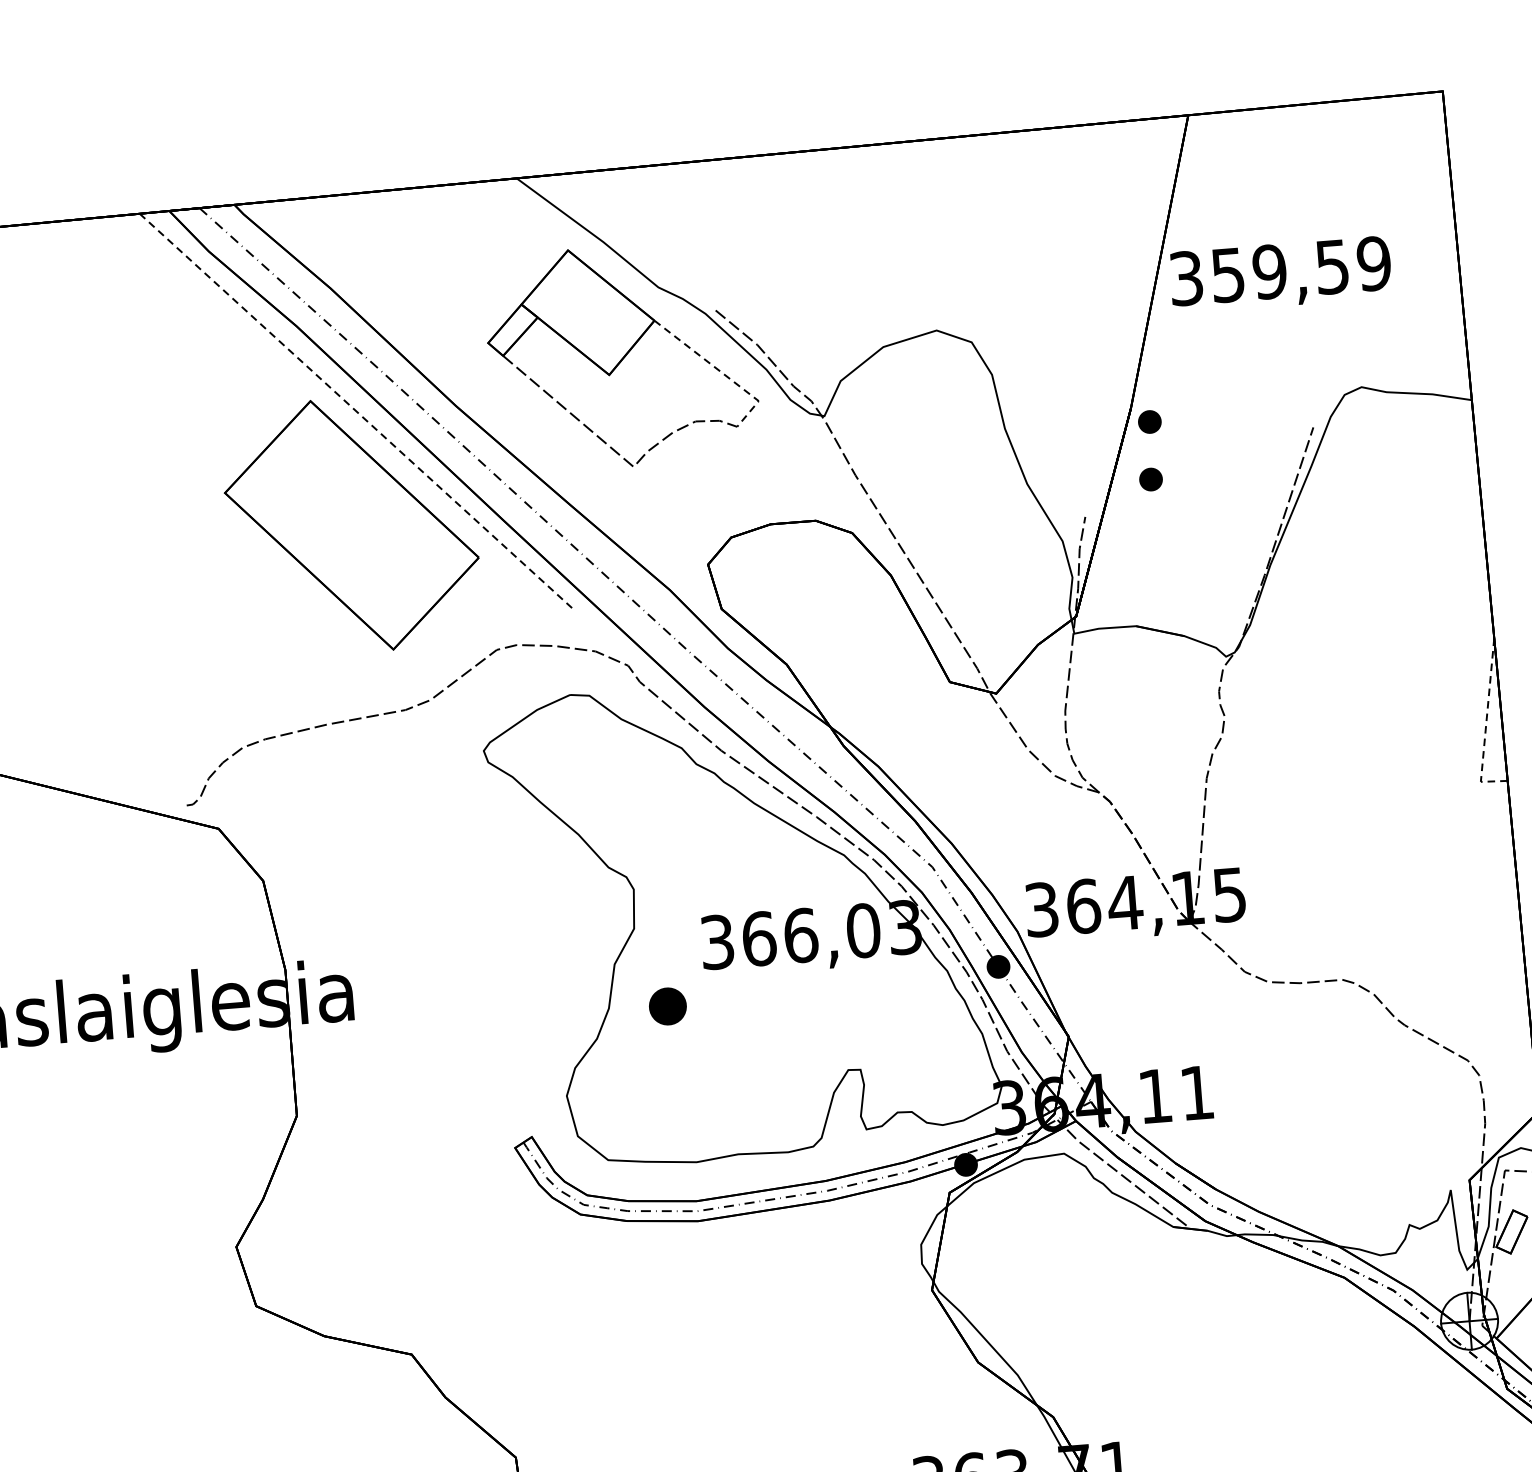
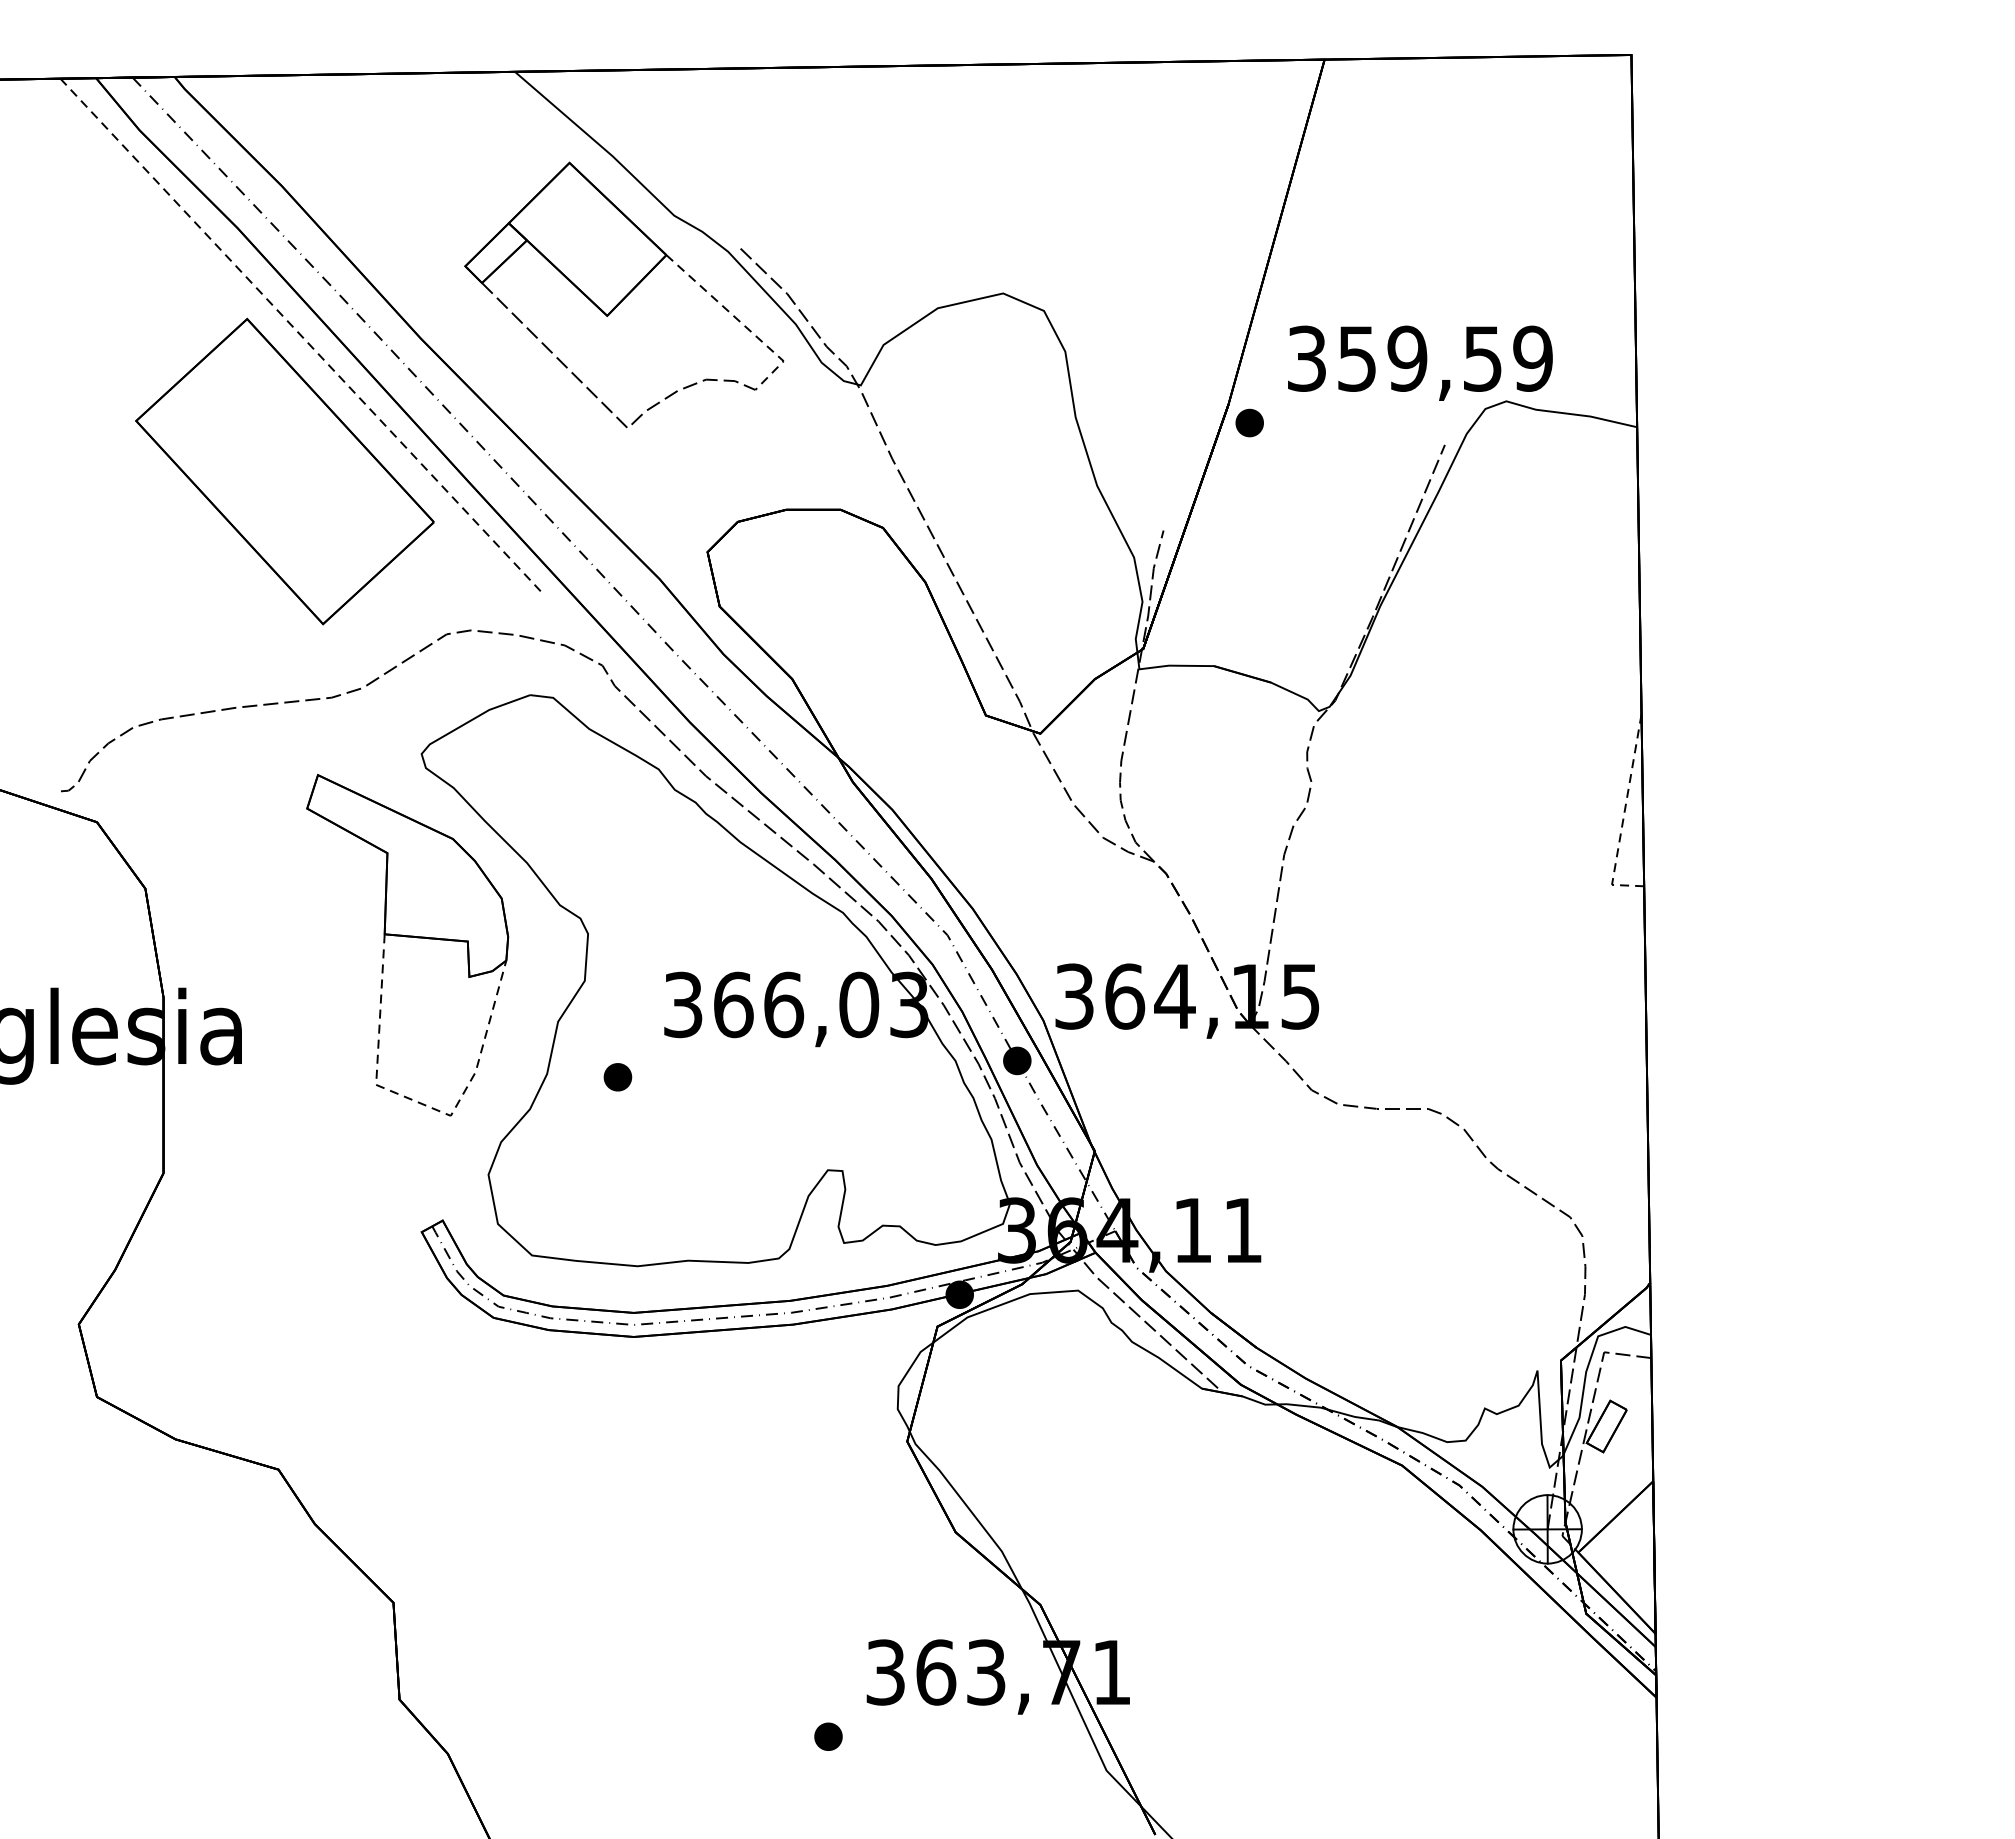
text: (1280, 274) -> (1420, 362), moved
part: (1150, 479) -> (1245, 491), removed
part: (484, 904) -> (407, 937), added
part: (667, 1006) -> (617, 1077), size x0.62

